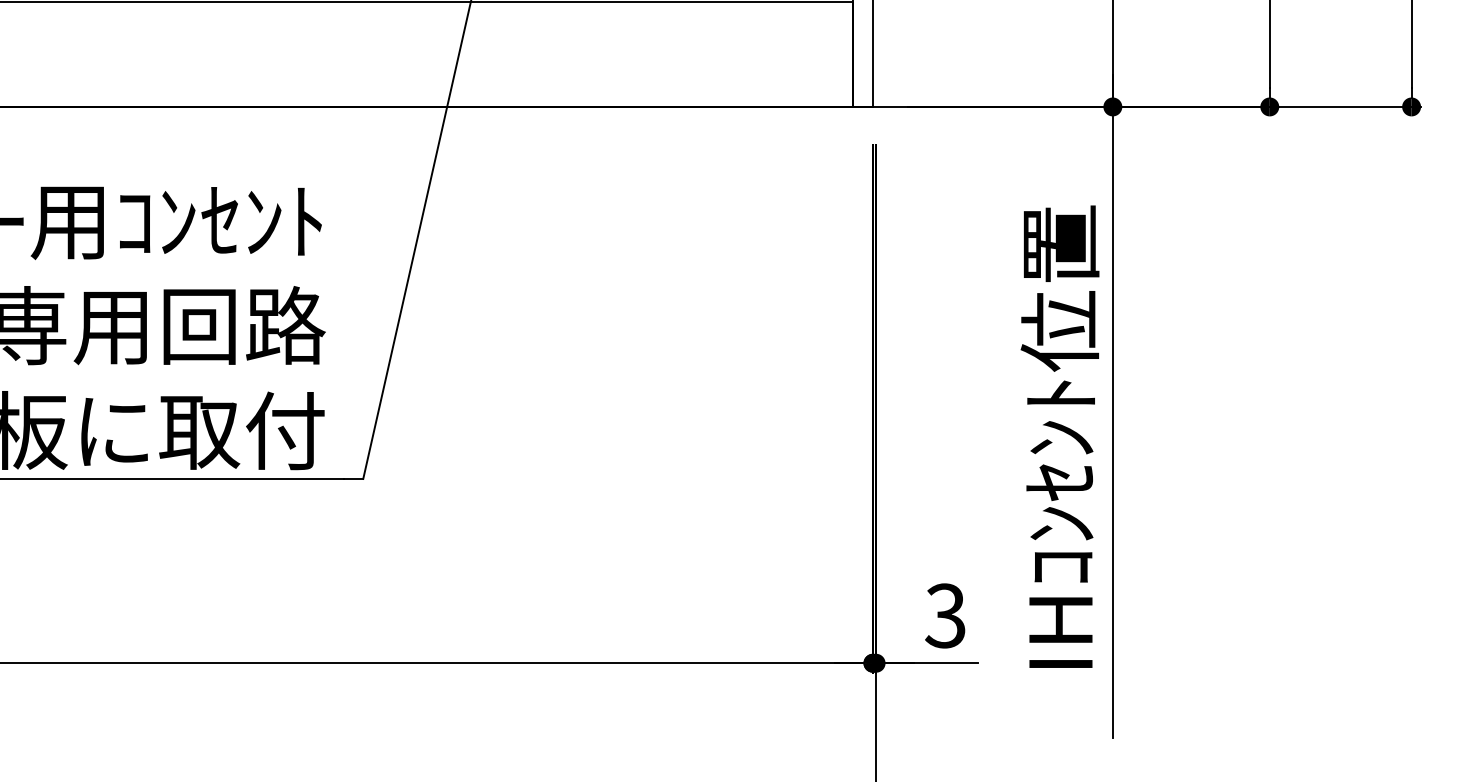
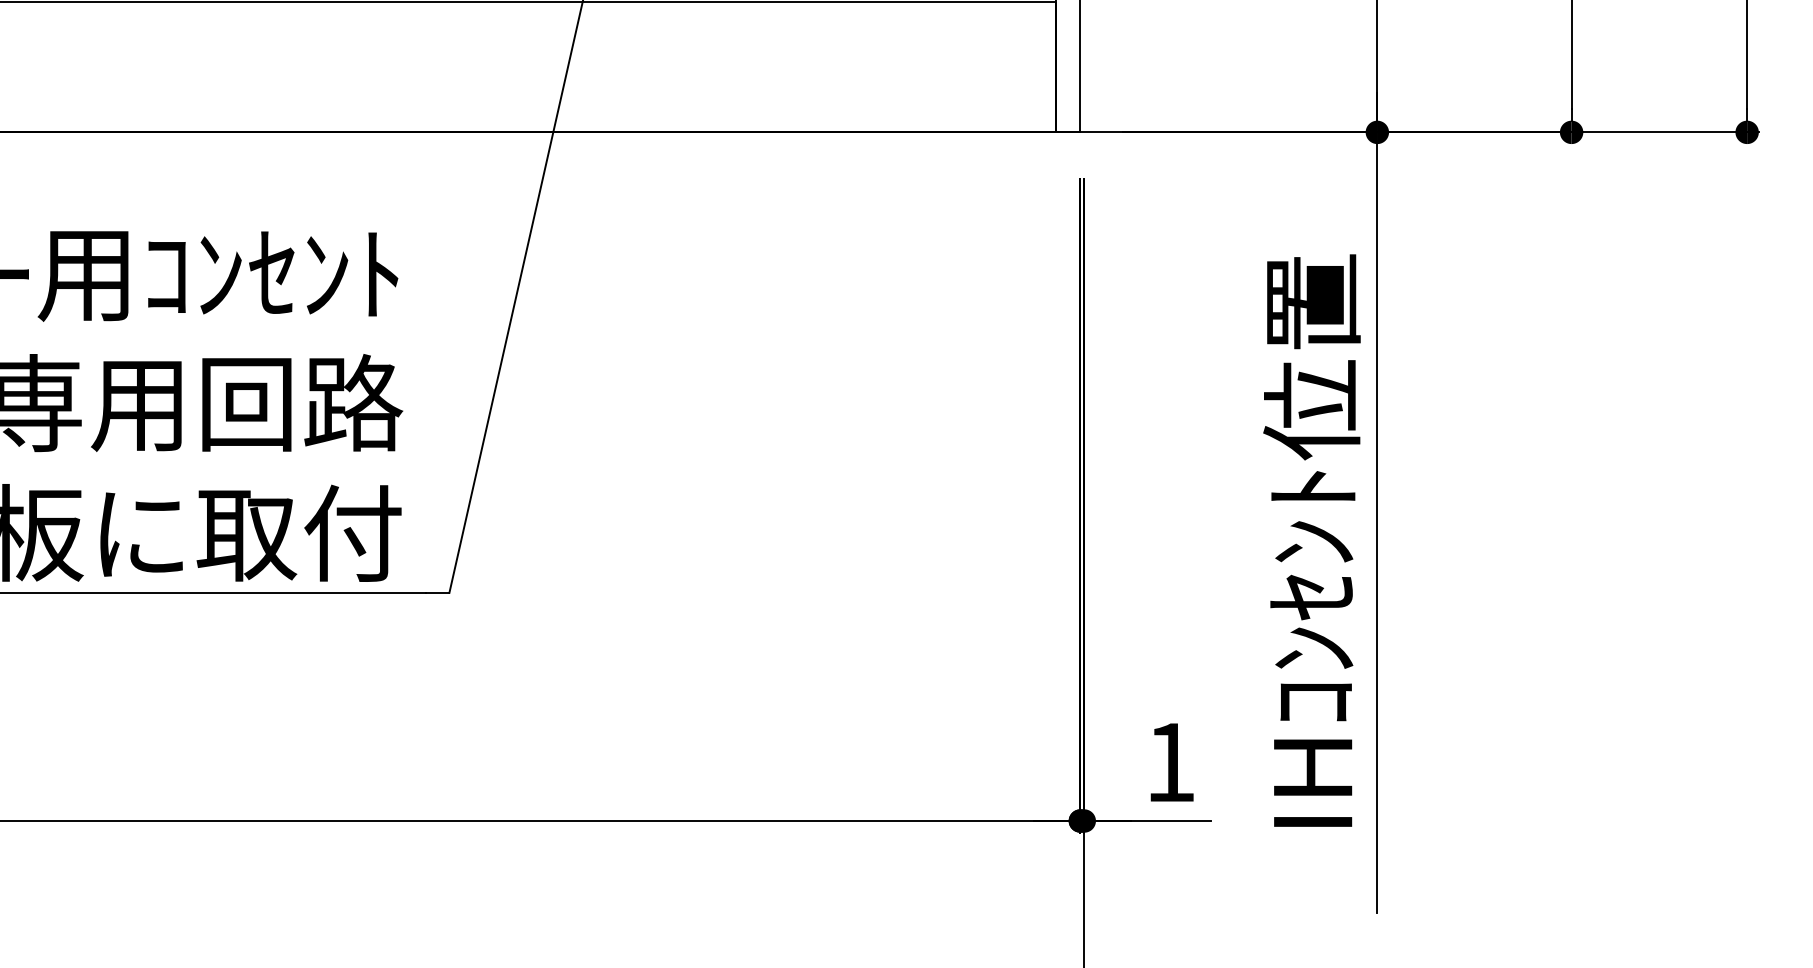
text: (945, 615) -> (1170, 761), 3 -> 1

